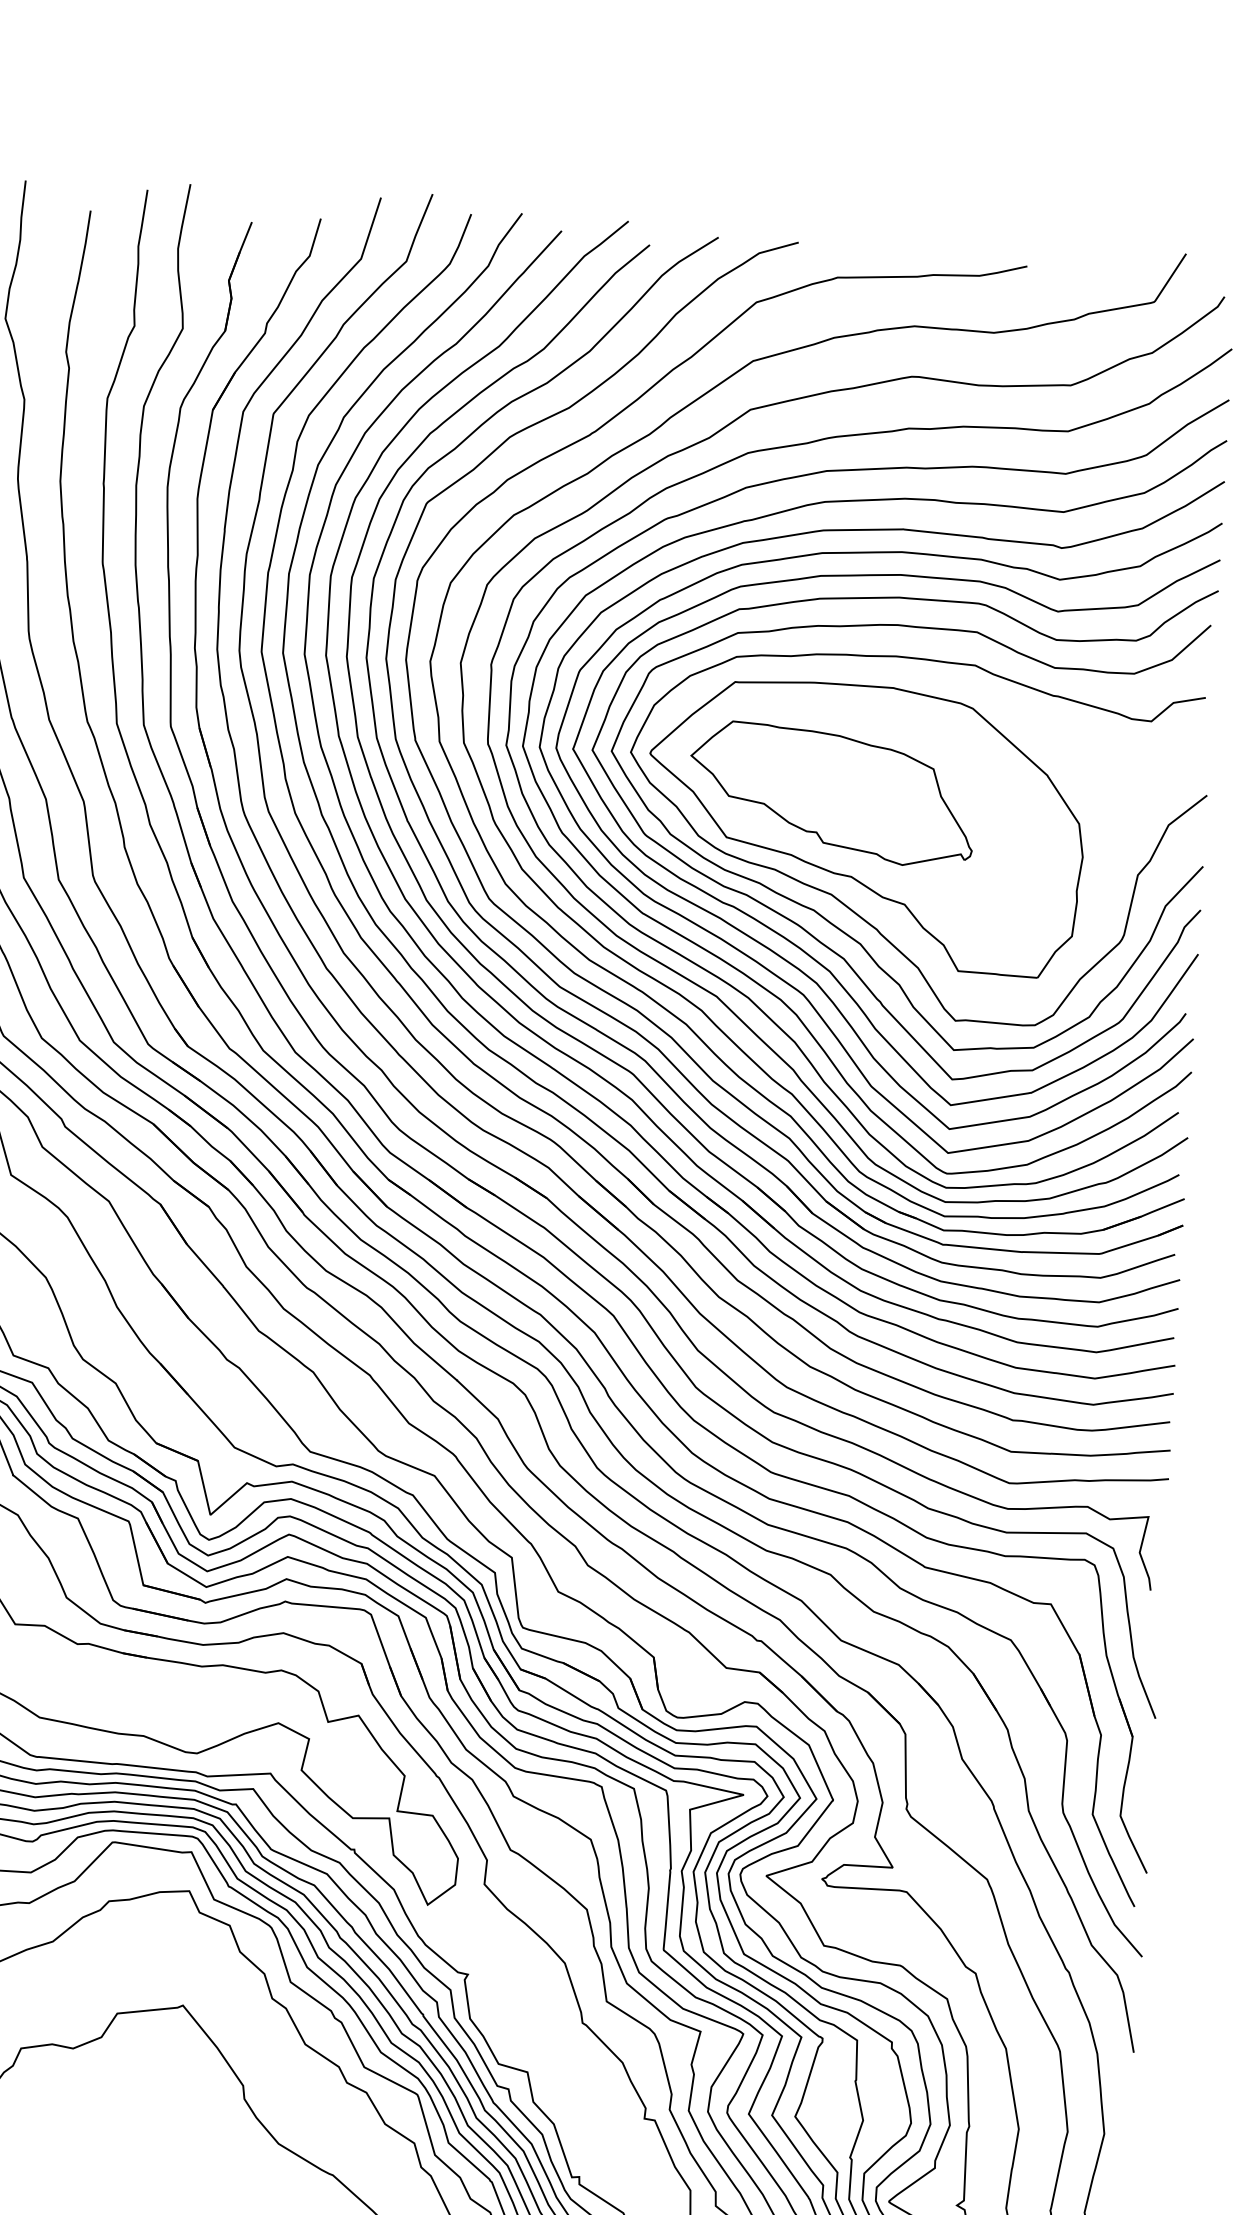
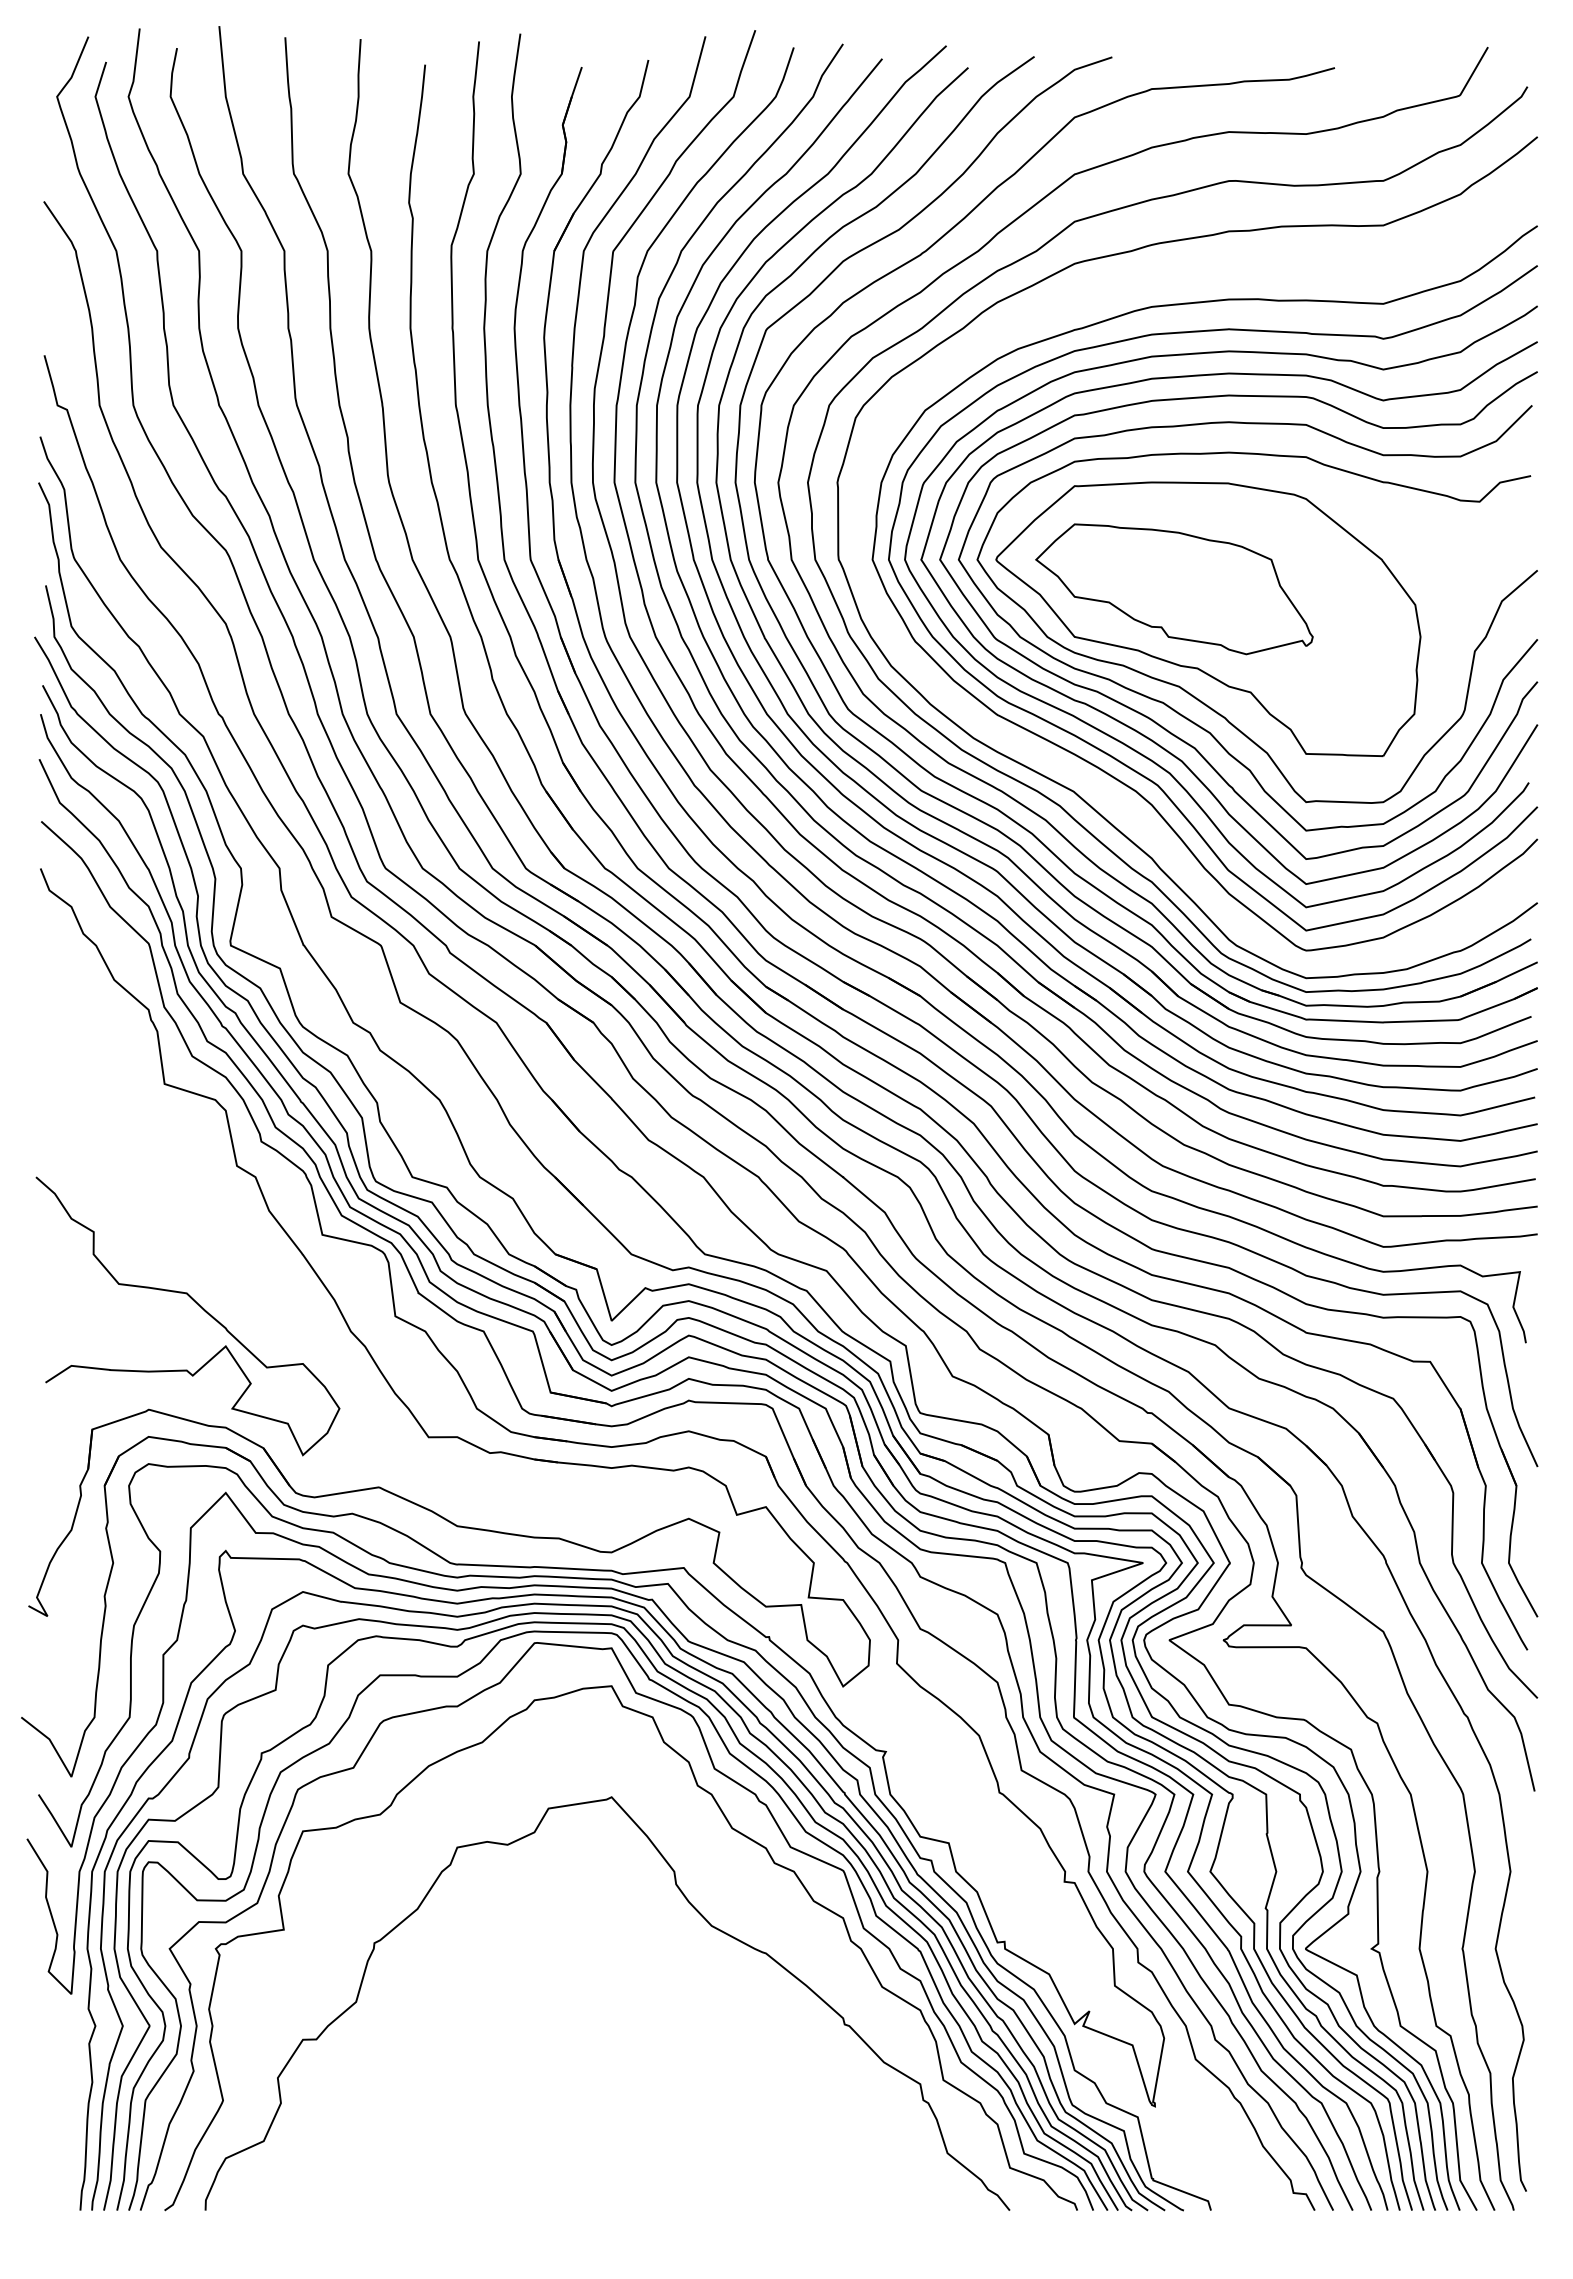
curve: (728, 982) -> (1084, 777), removed

